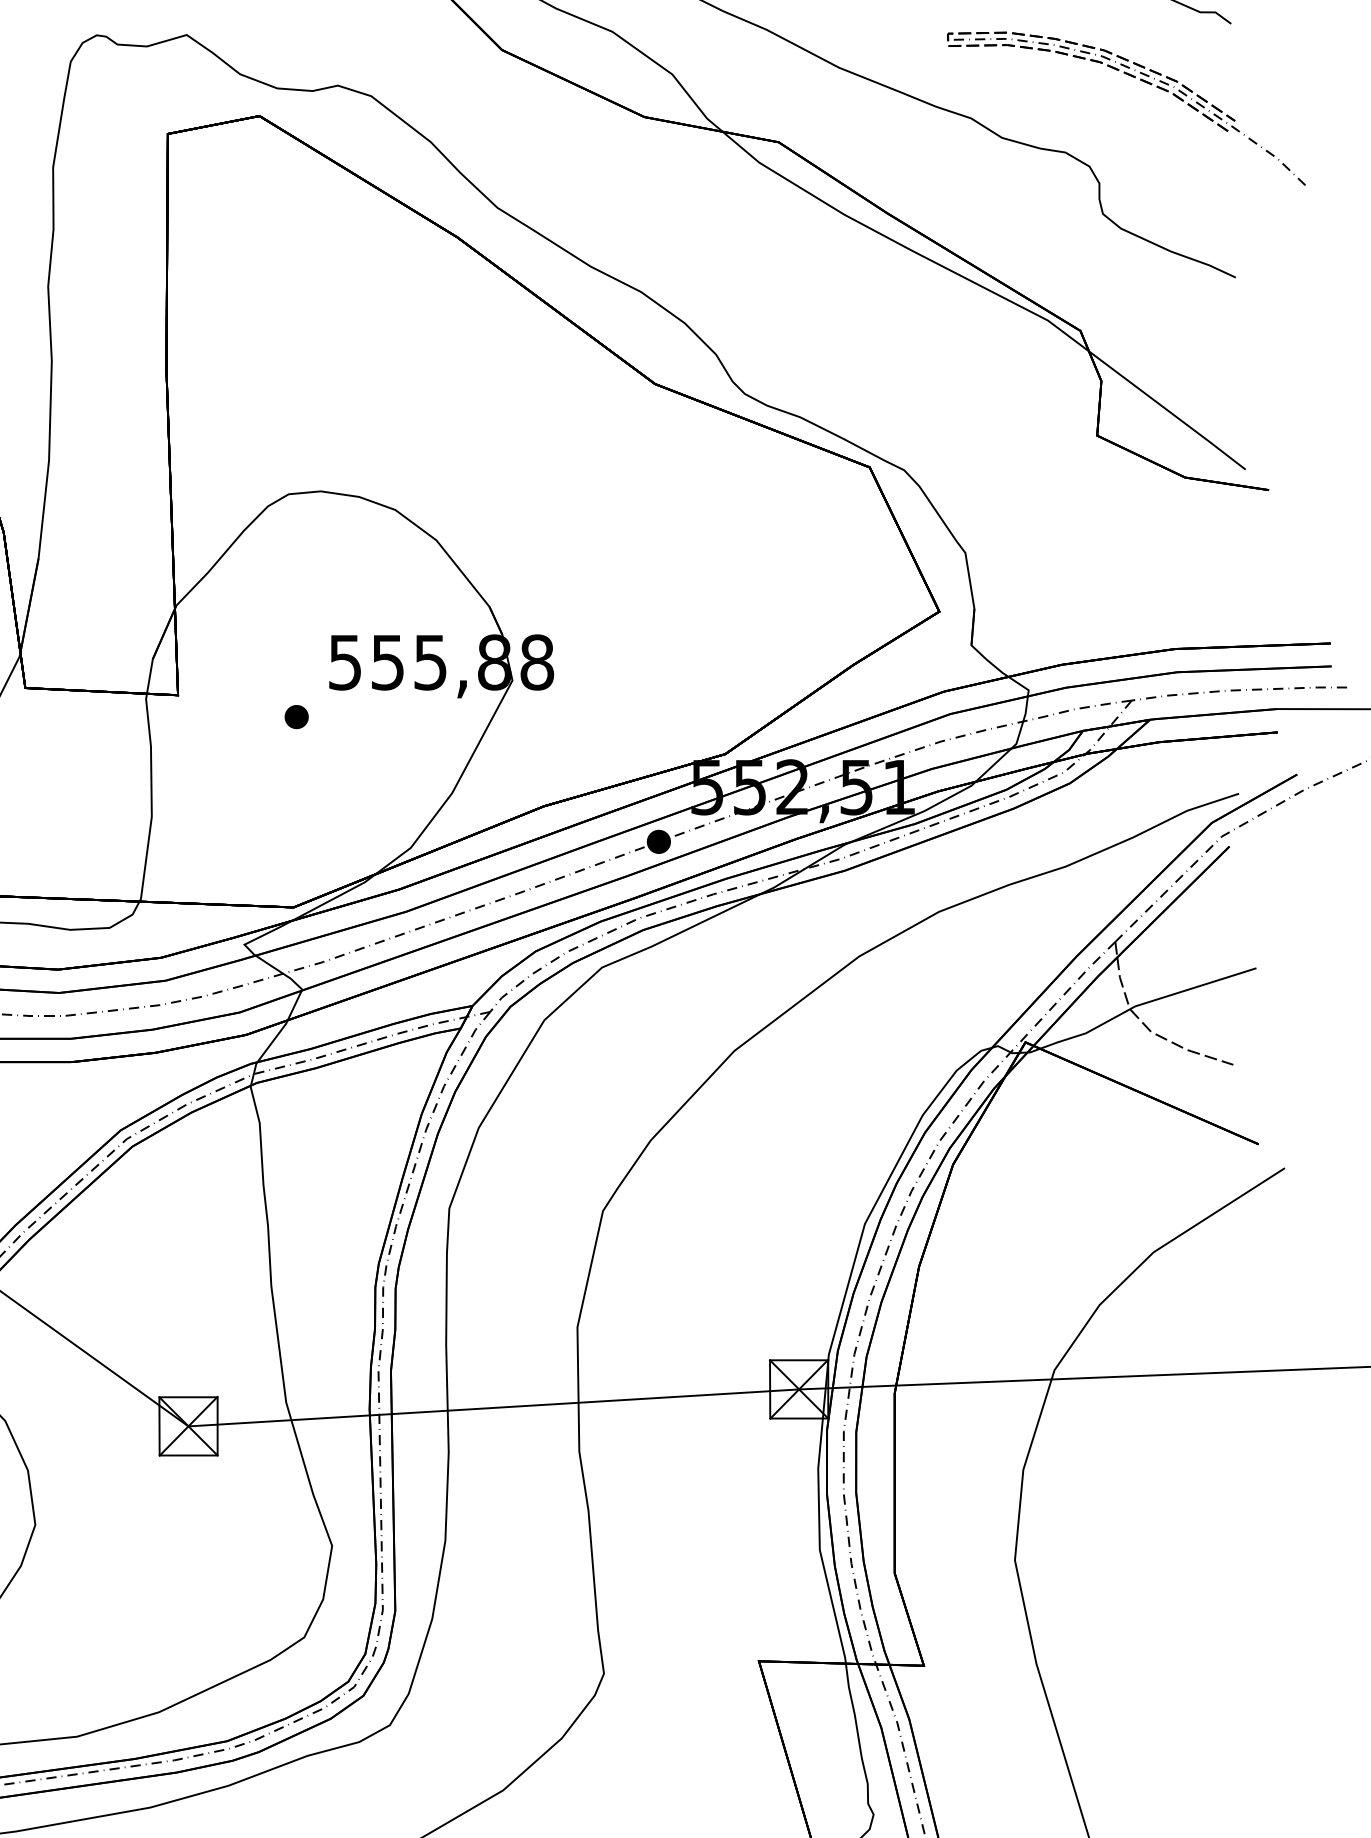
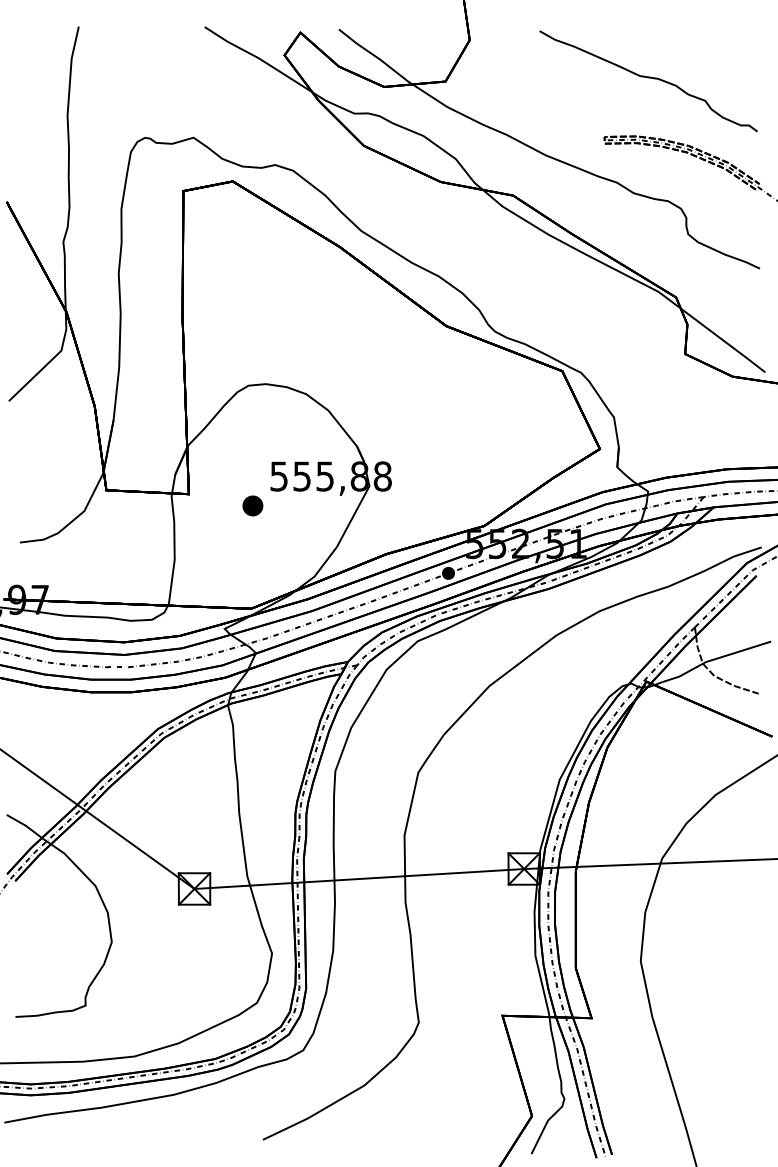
part: (295, 716) -> (252, 505), size x1.6

